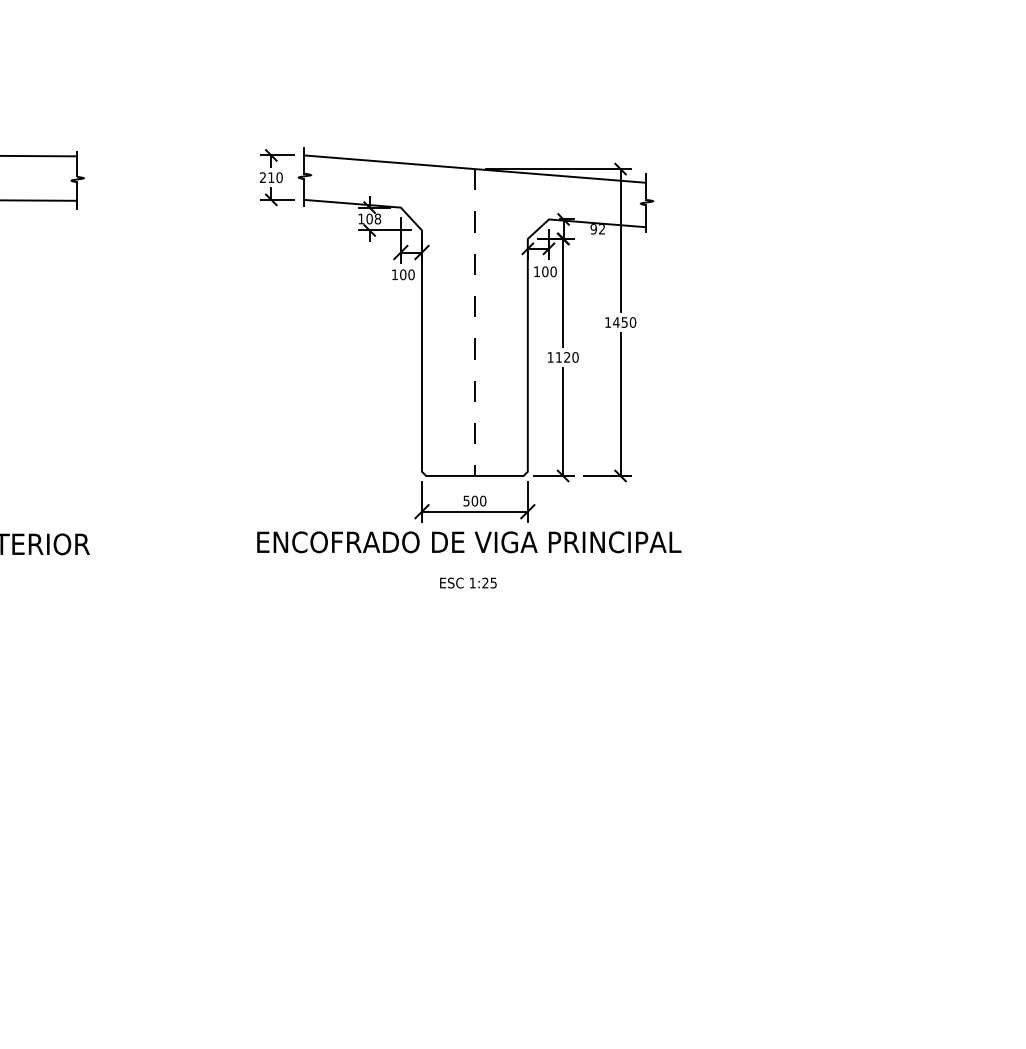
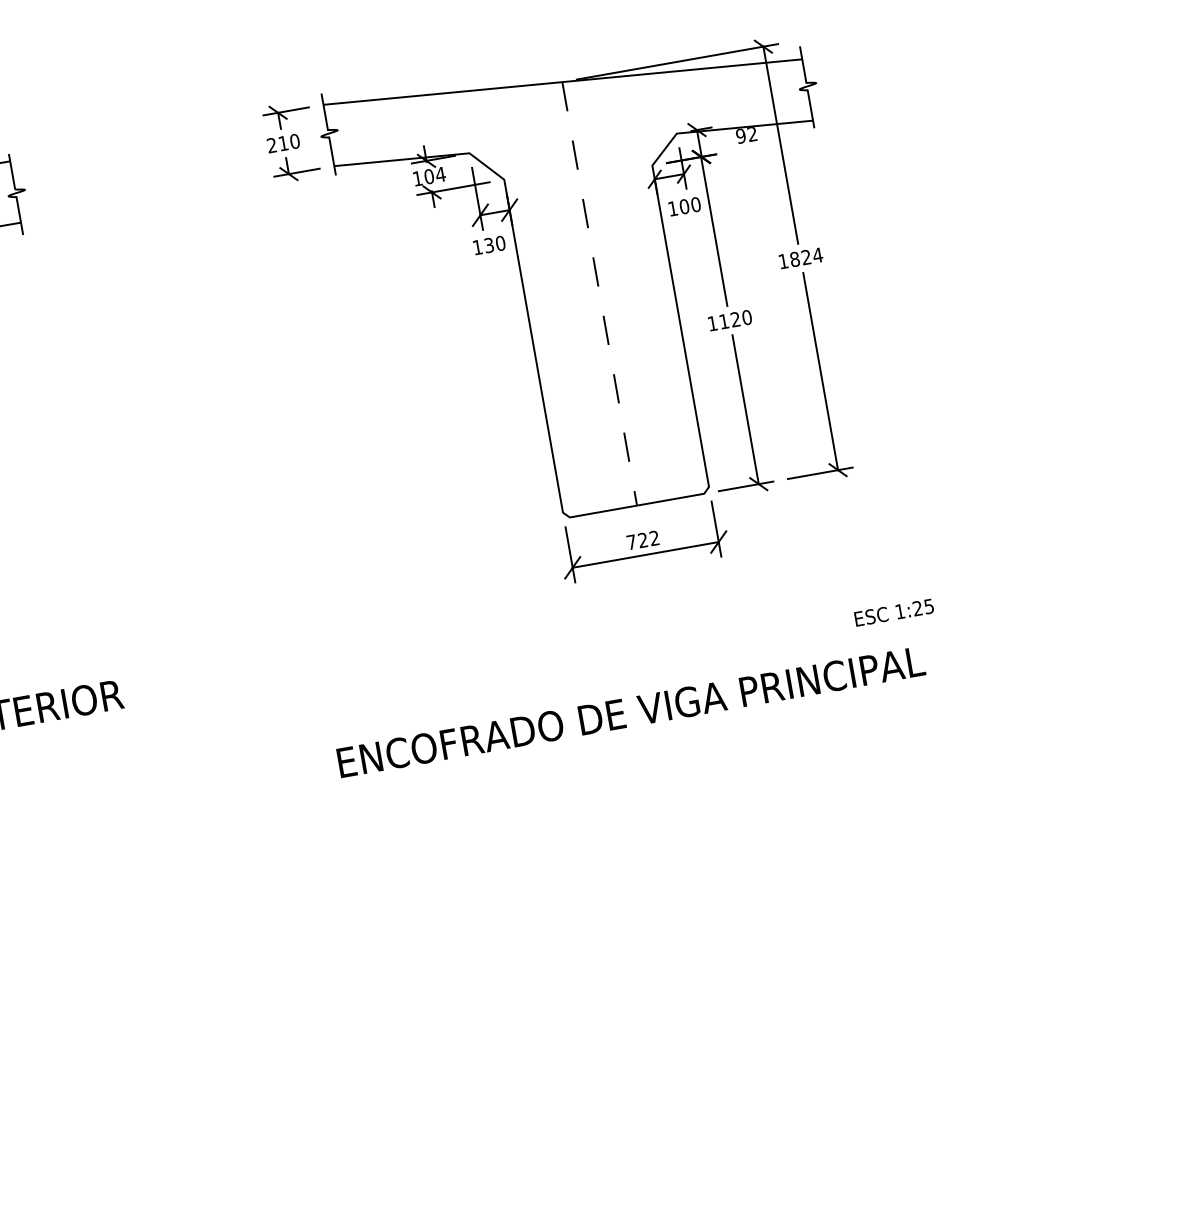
text: (377, 218) -> (439, 174), 108 -> 104
text: (403, 274) -> (489, 244), 100 -> 130
text: (624, 322) -> (806, 257), 1450 -> 1824
text: (474, 500) -> (642, 539), 500 -> 722
text: (469, 542) -> (631, 712), moved
text: (468, 582) -> (894, 611), moved

